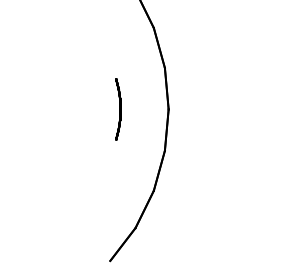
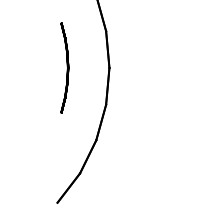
part: (118, 109) -> (64, 68), size x1.67

